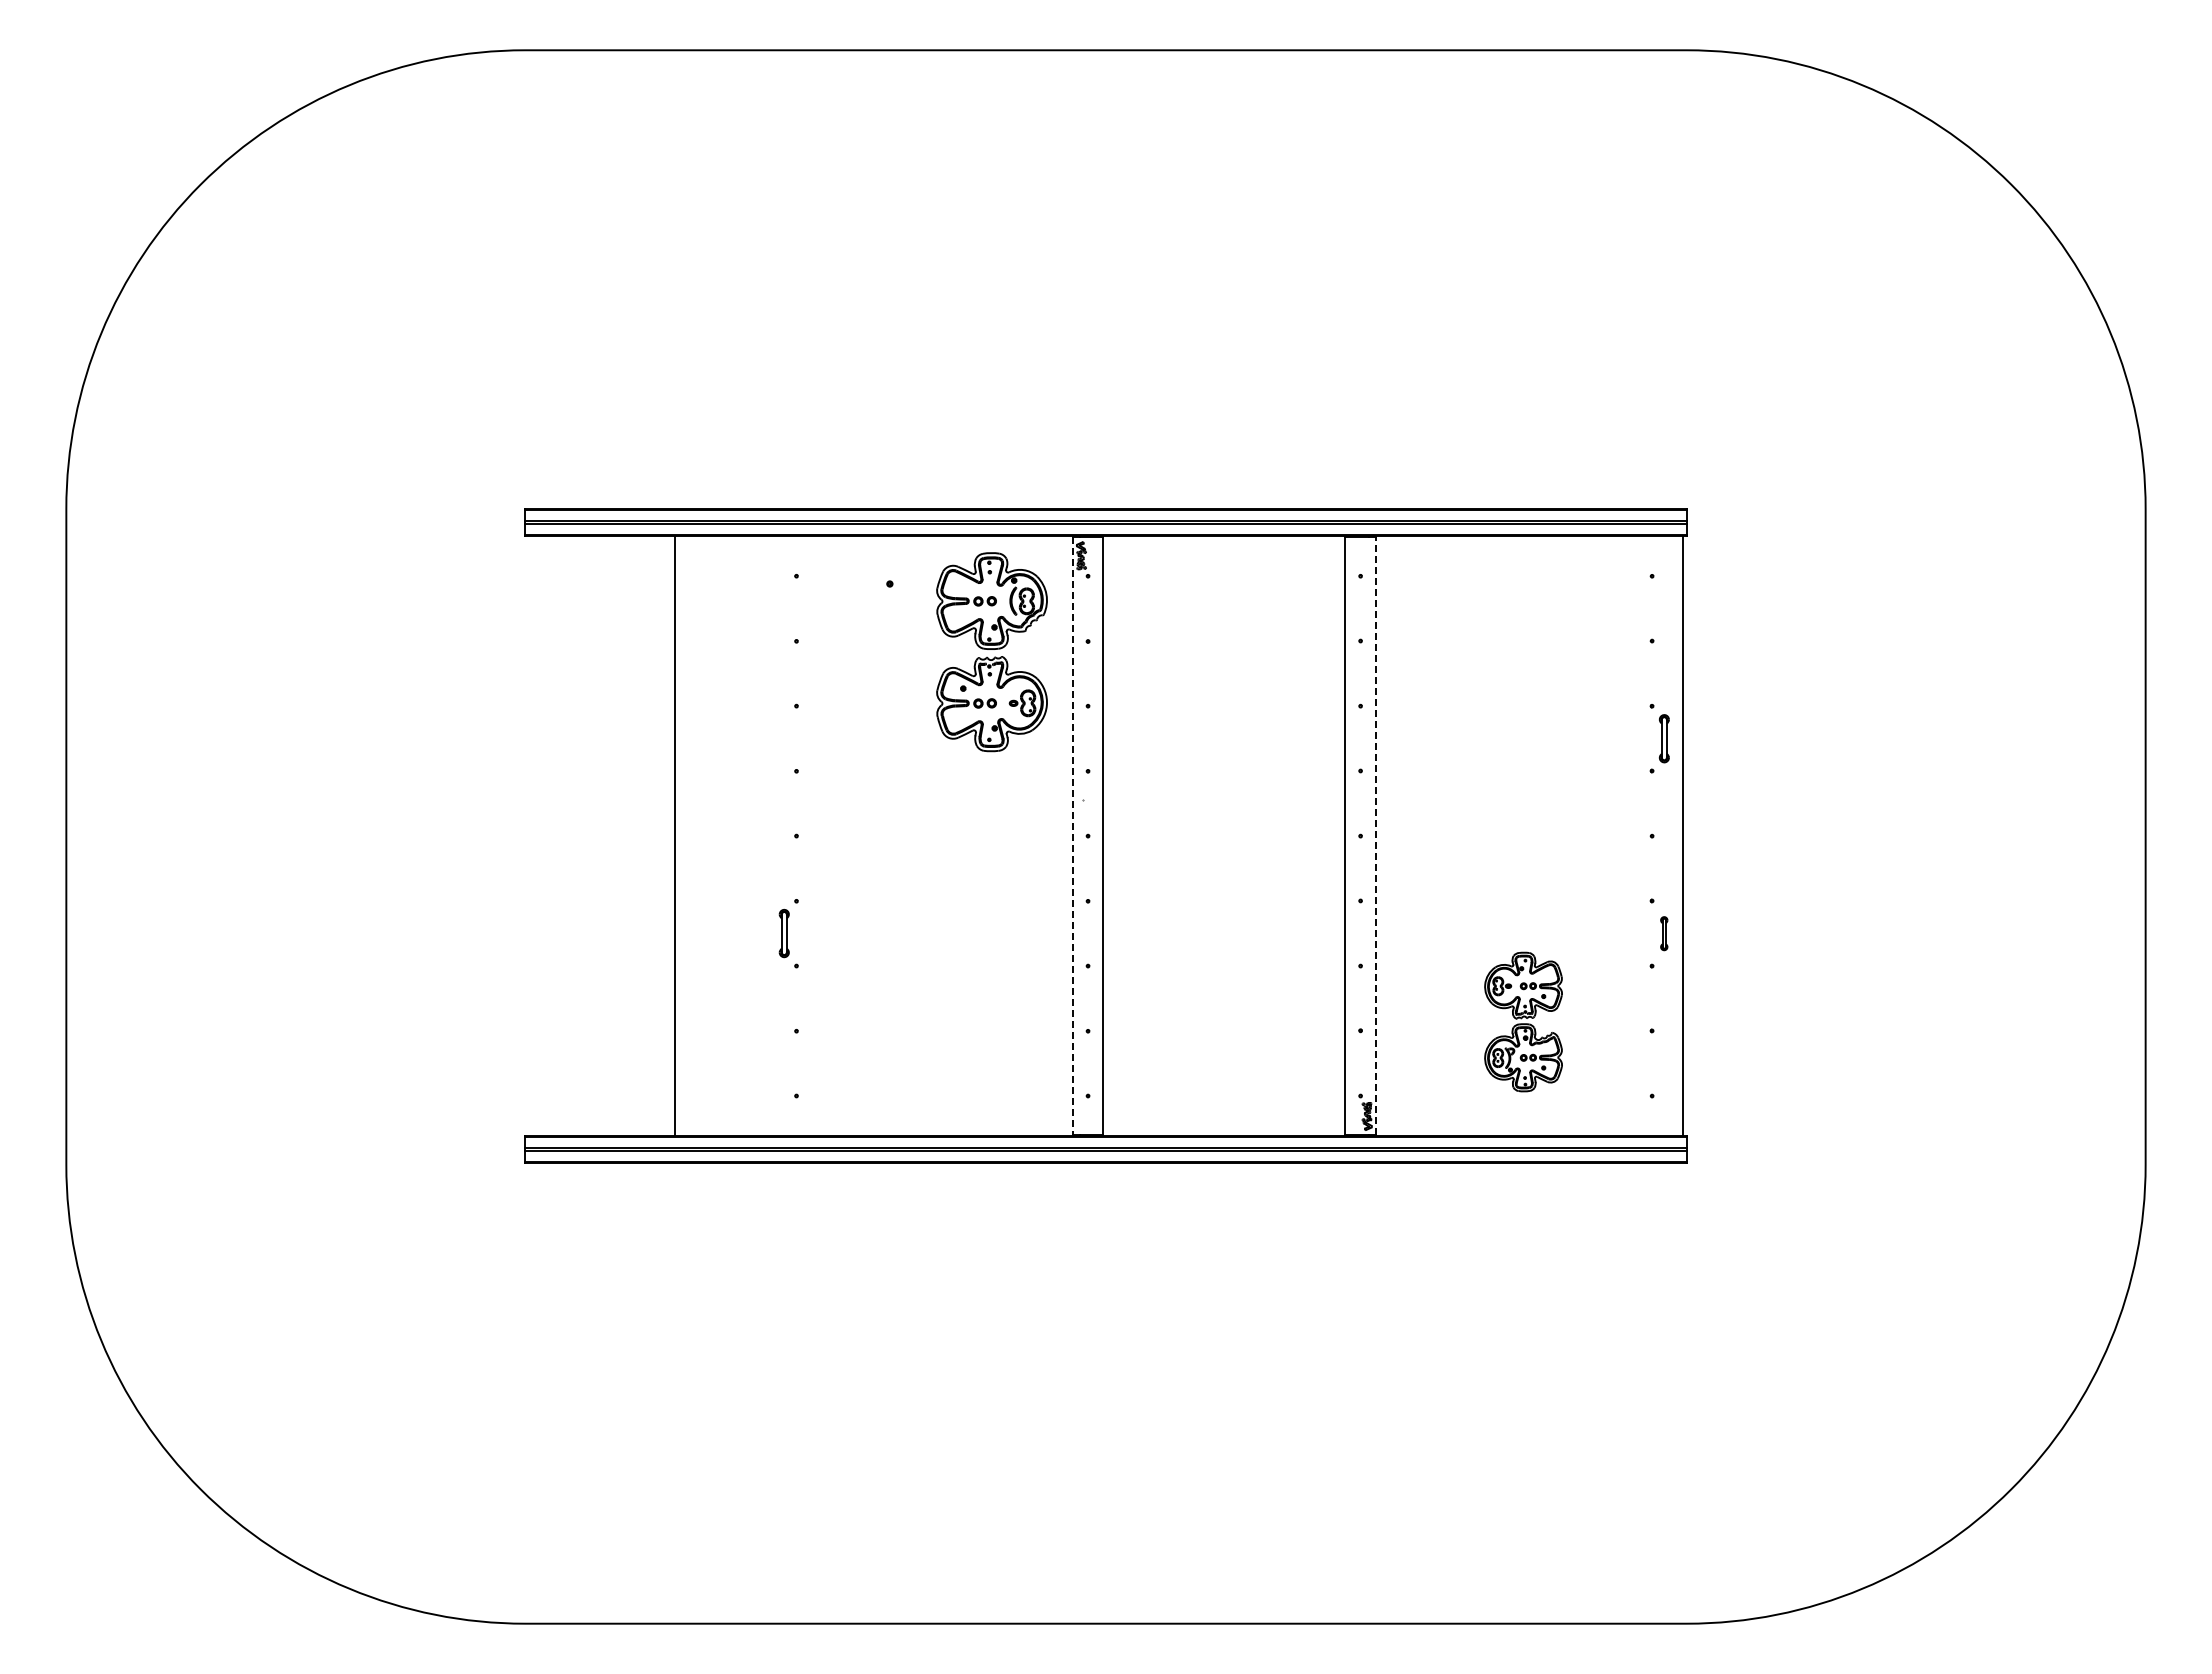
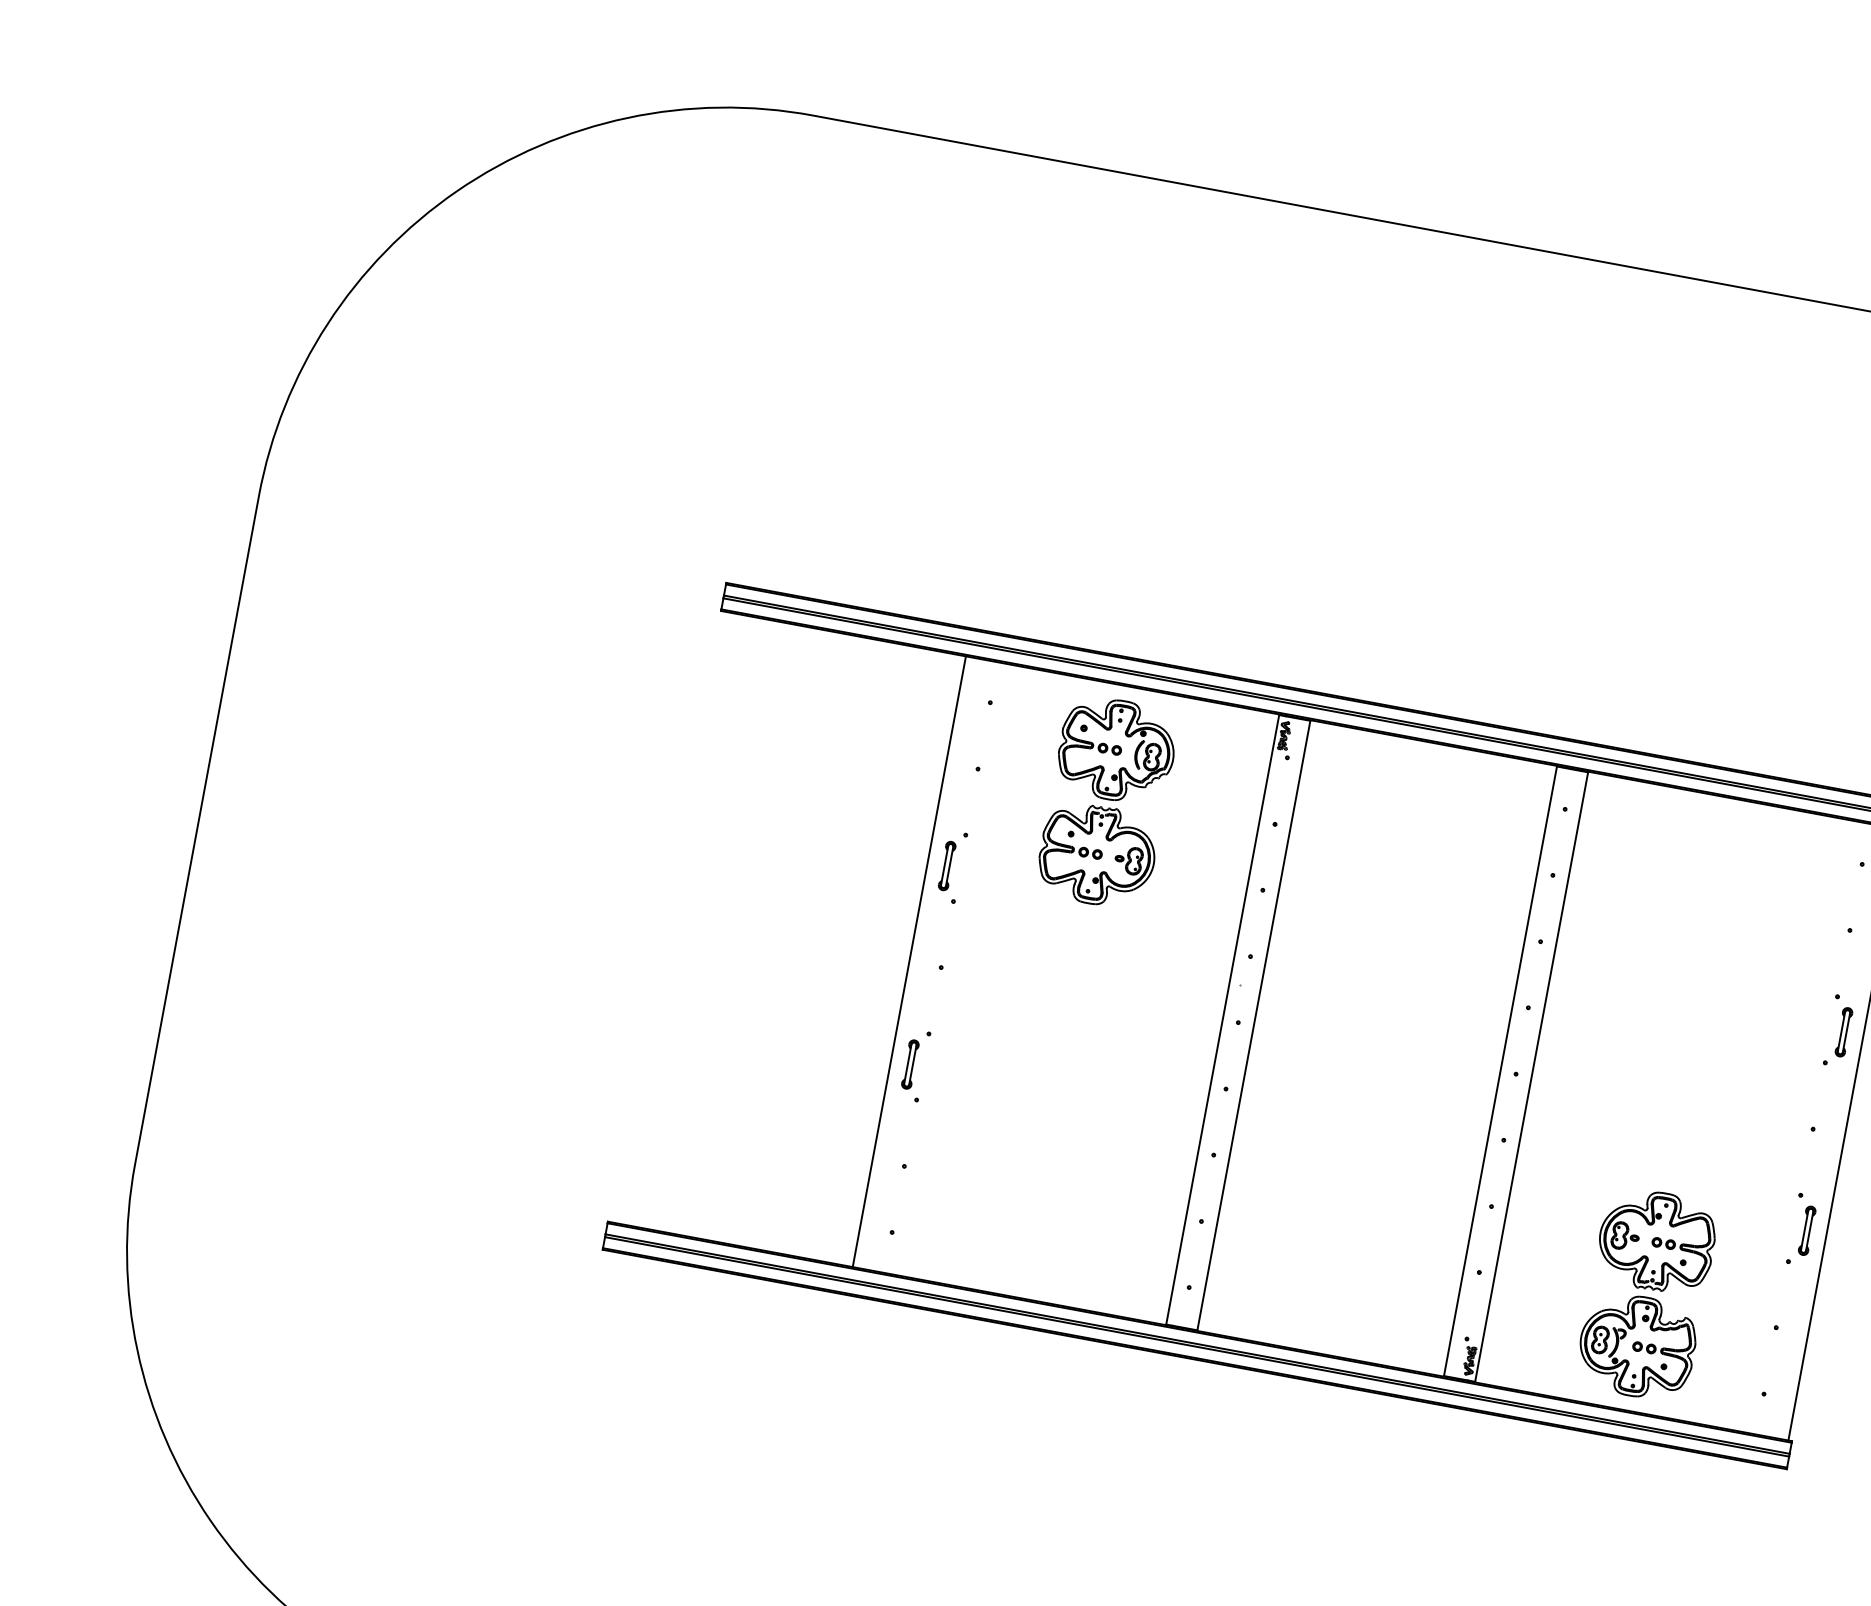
part: (991, 652) -> (1106, 802), moved
part: (783, 738) -> (946, 865), added
line: (675, 835) -> (909, 961), moved
line: (1375, 835) -> (1531, 1076), dashed -> solid
line: (1072, 836) -> (1222, 1020), dashed -> solid
part: (1663, 933) -> (1806, 1230), size x1.43
part: (1523, 1021) -> (1647, 1293), size x1.43

